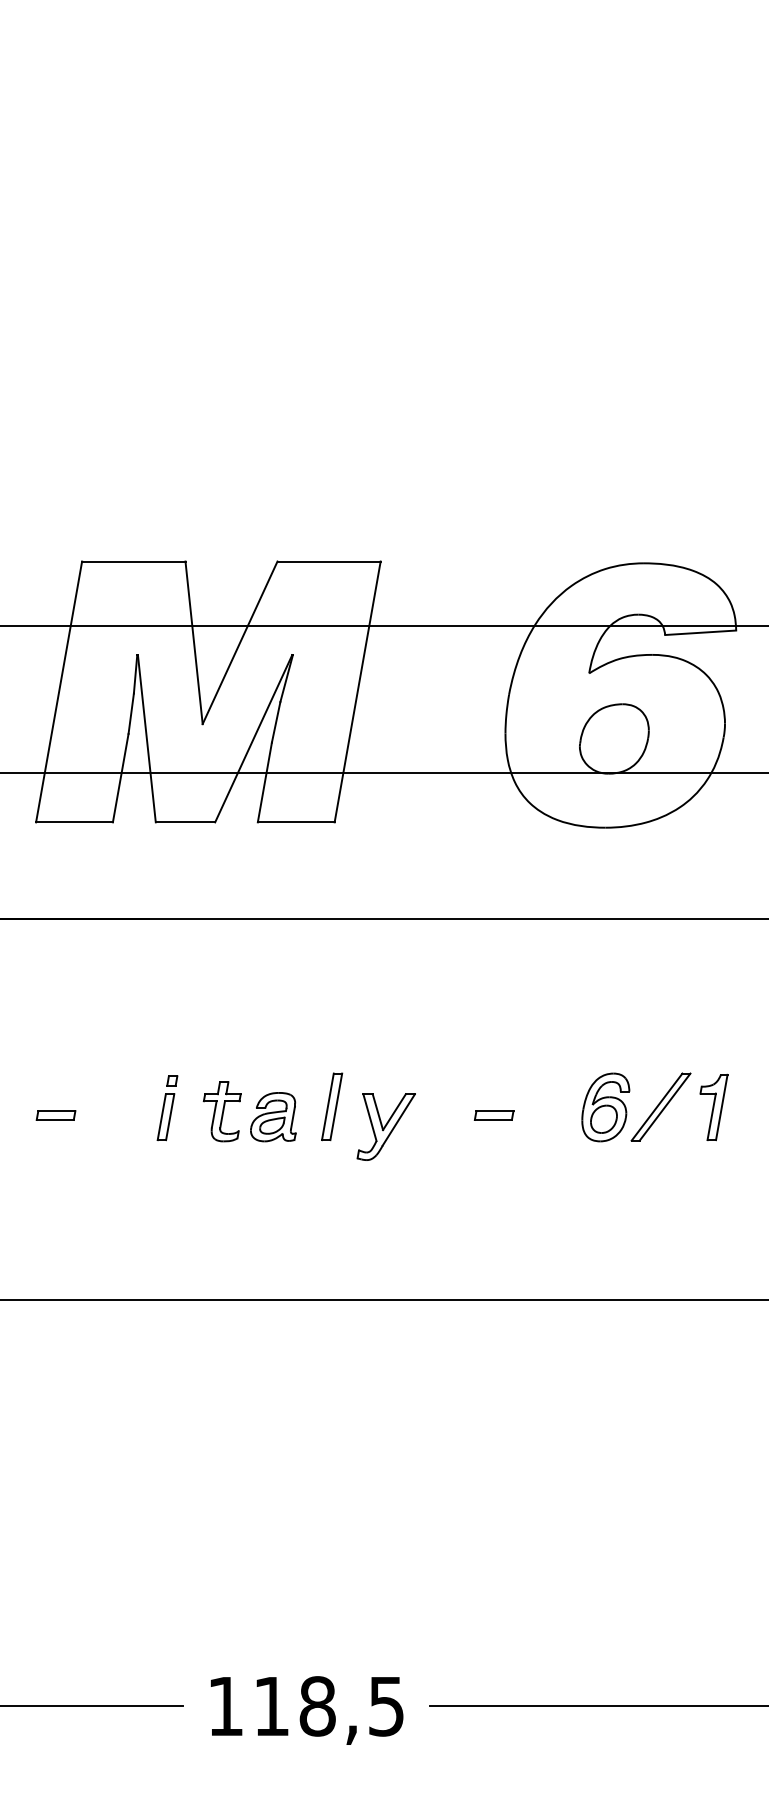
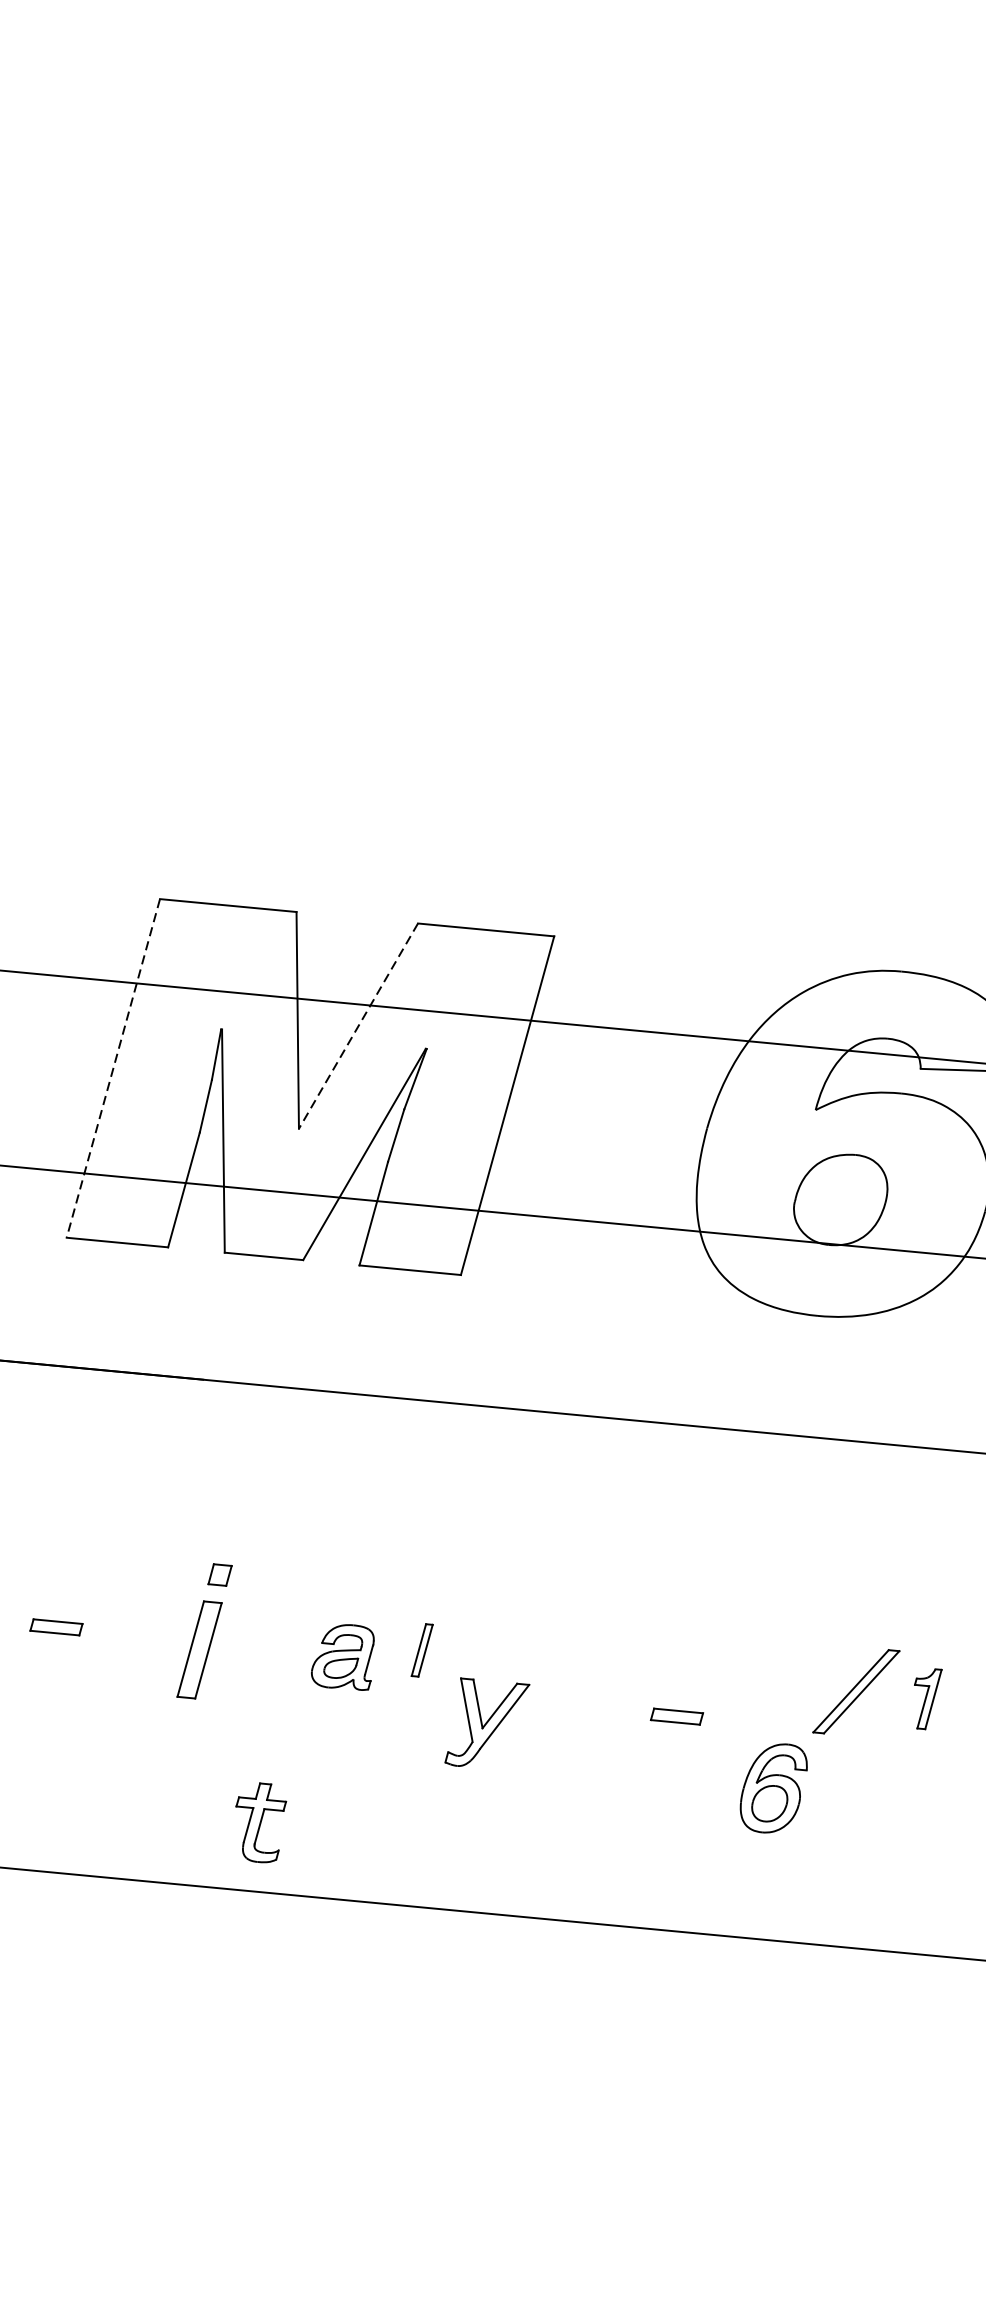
line: (239, 643) -> (357, 1026), solid -> dashed
line: (59, 692) -> (113, 1069), solid -> dashed
part: (332, 1106) -> (422, 1649), size x0.6
part: (605, 1107) -> (773, 1788), moved
part: (713, 1107) -> (925, 1698), size x0.7
part: (167, 1108) -> (204, 1631), size x1.6
part: (221, 1111) -> (258, 1822), moved
part: (493, 1115) -> (676, 1716), moved
part: (385, 1126) -> (486, 1723), moved

